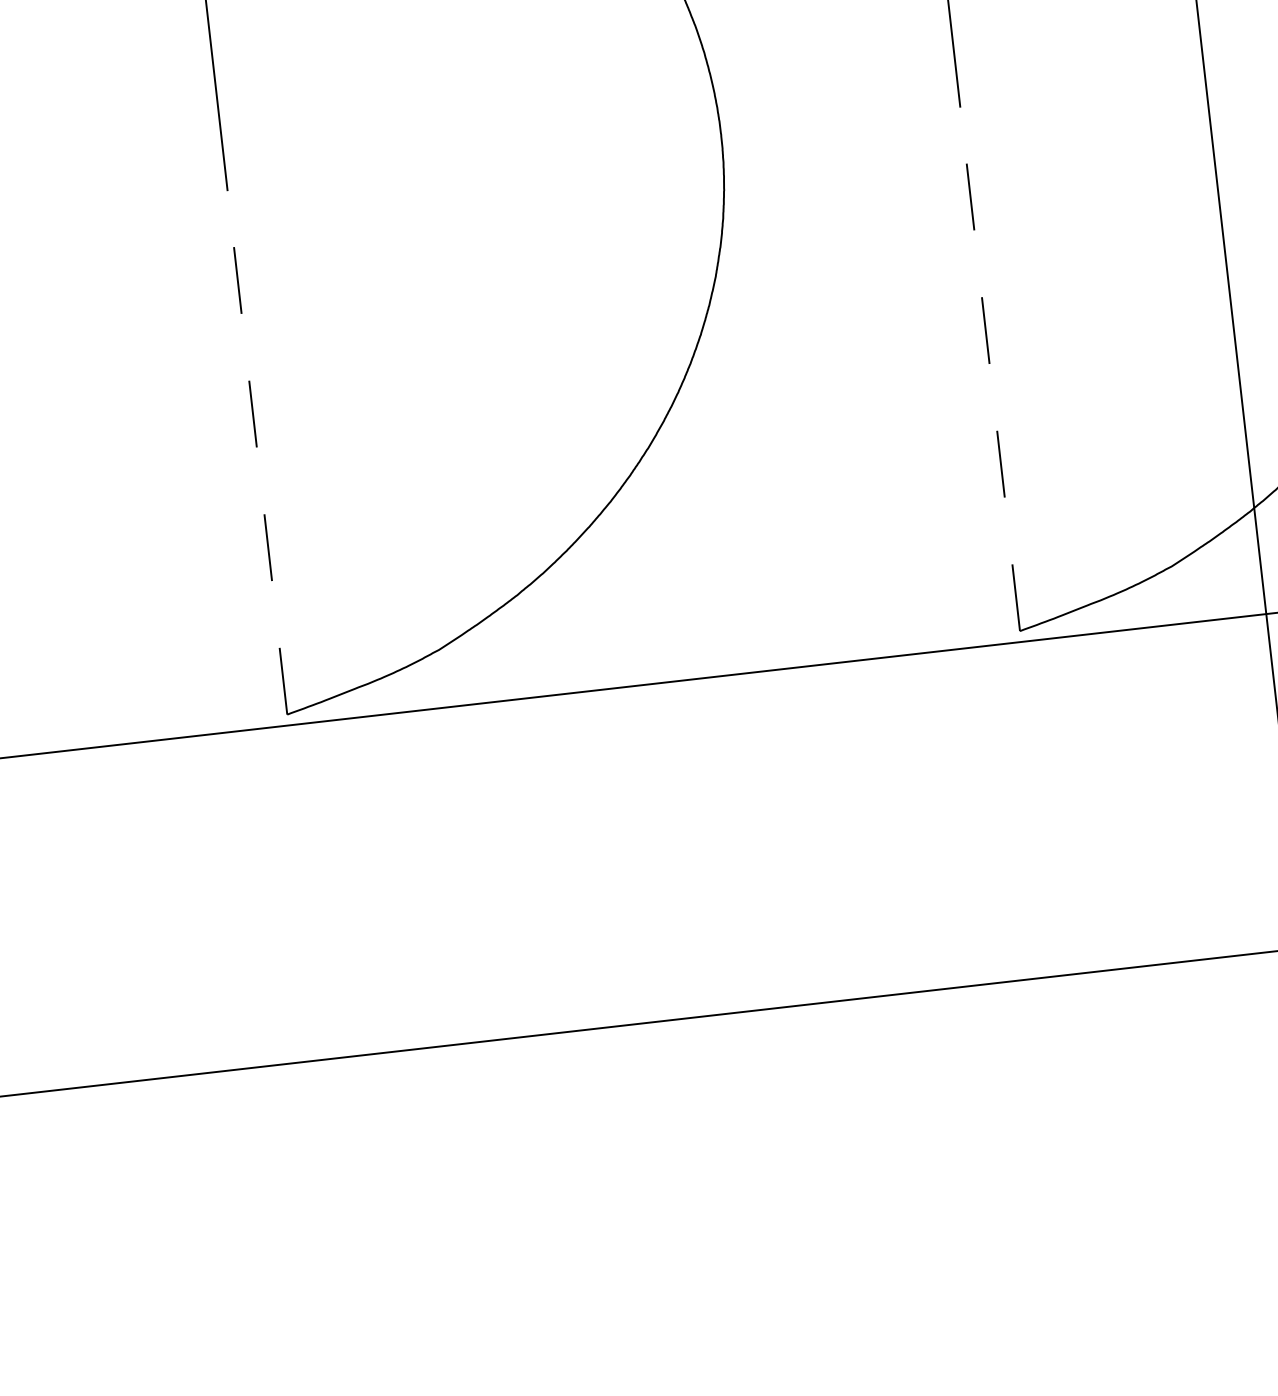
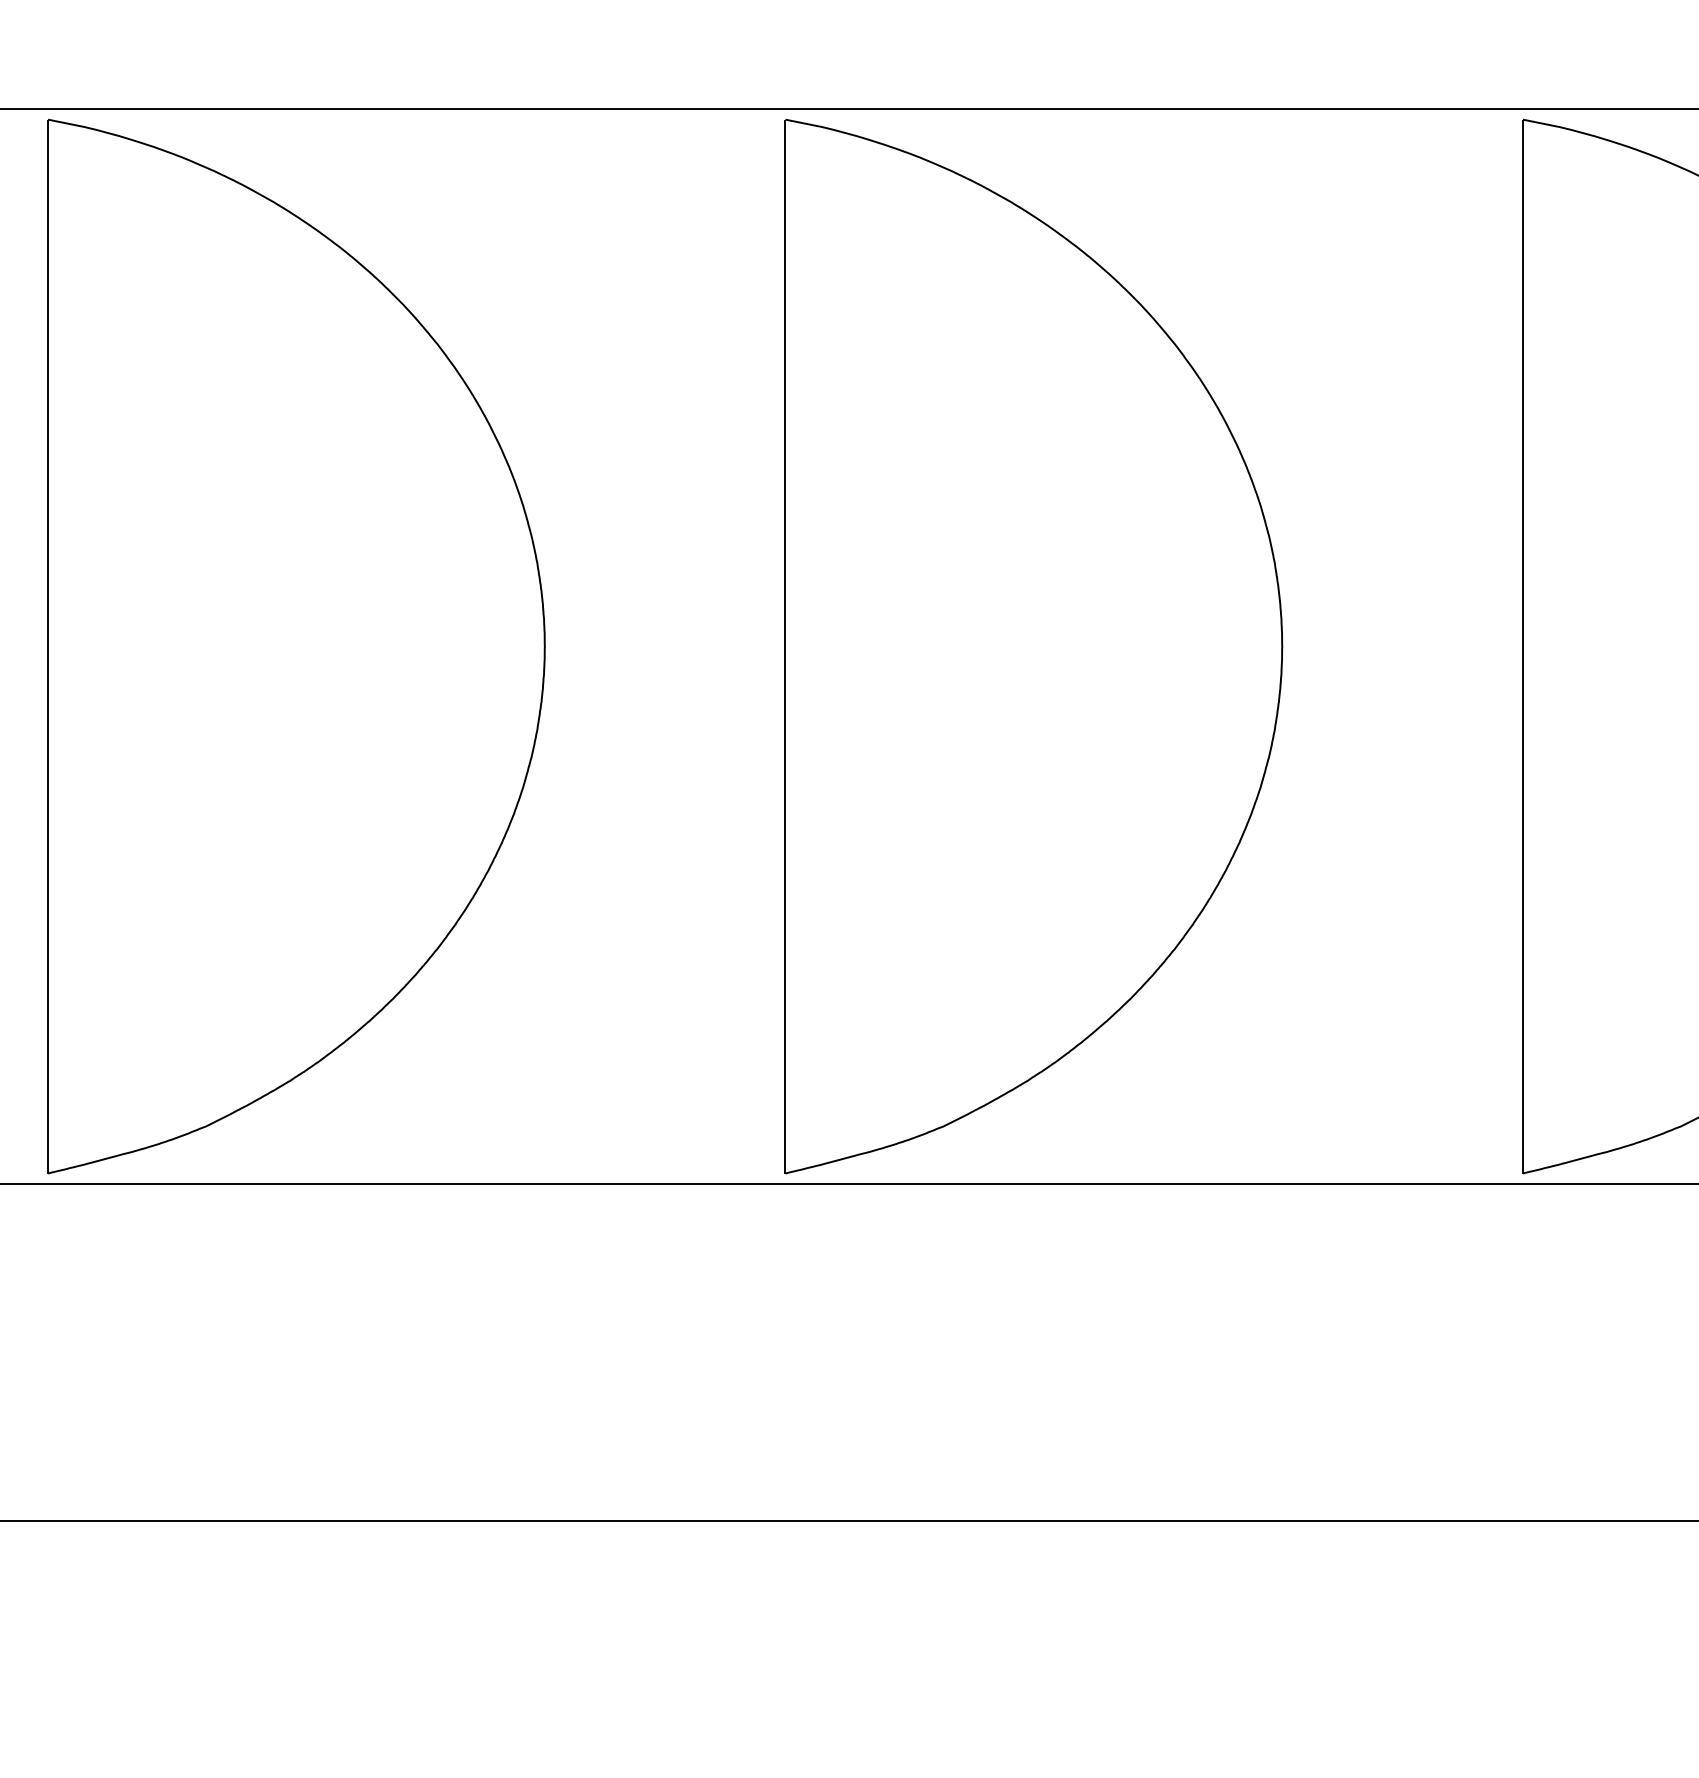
line: (989, 368) -> (1522, 909), dashed -> solid
line: (257, 452) -> (785, 909), dashed -> solid

